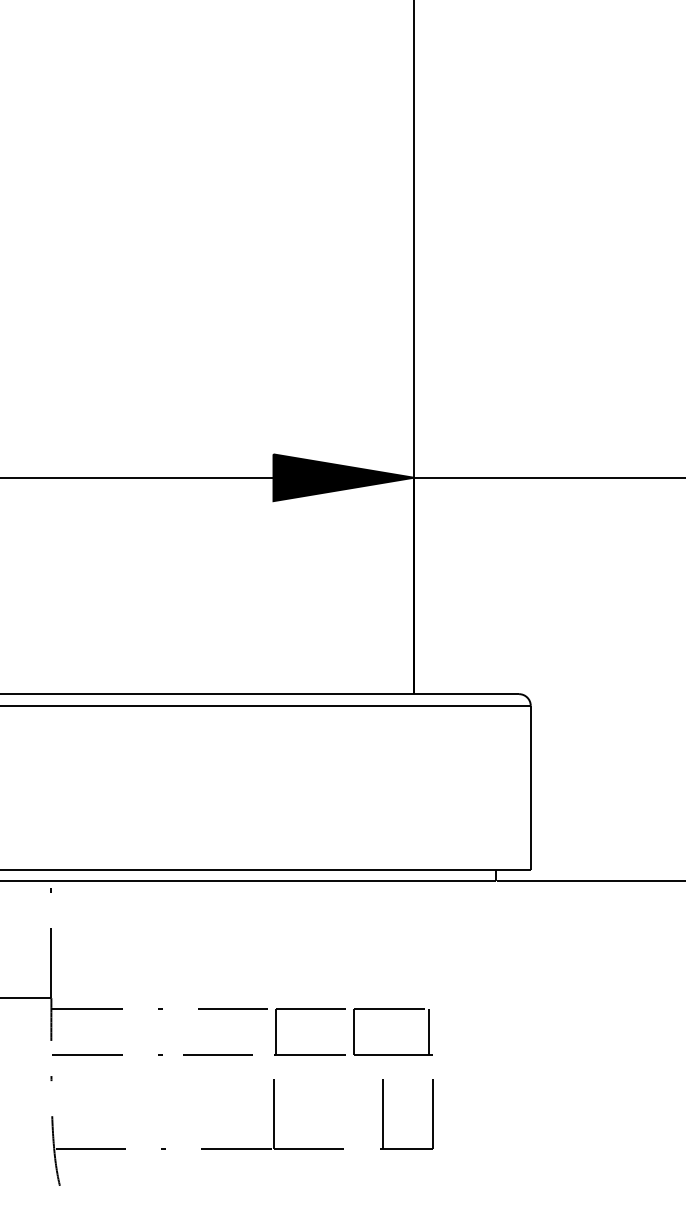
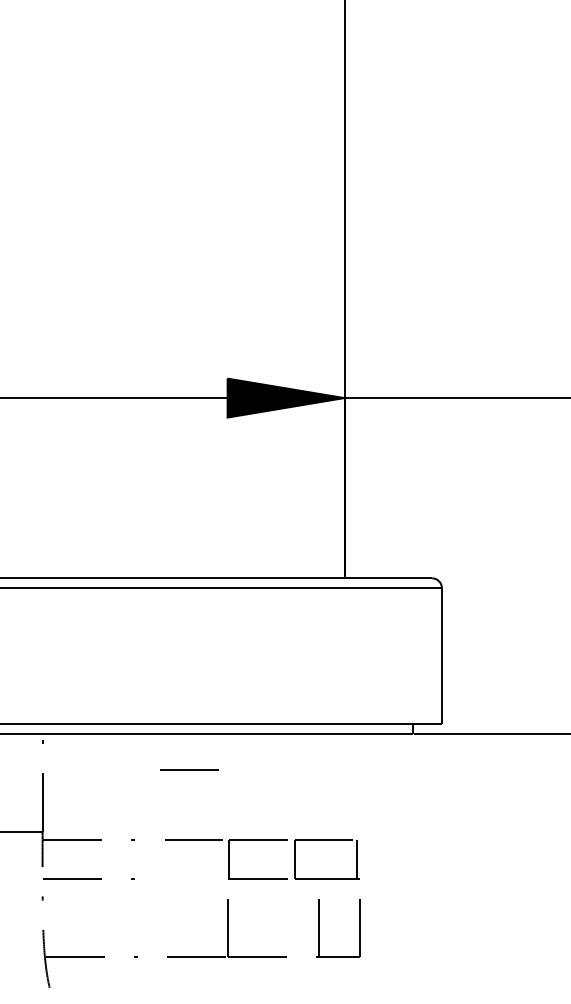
line: (218, 1054) -> (189, 769), moved

